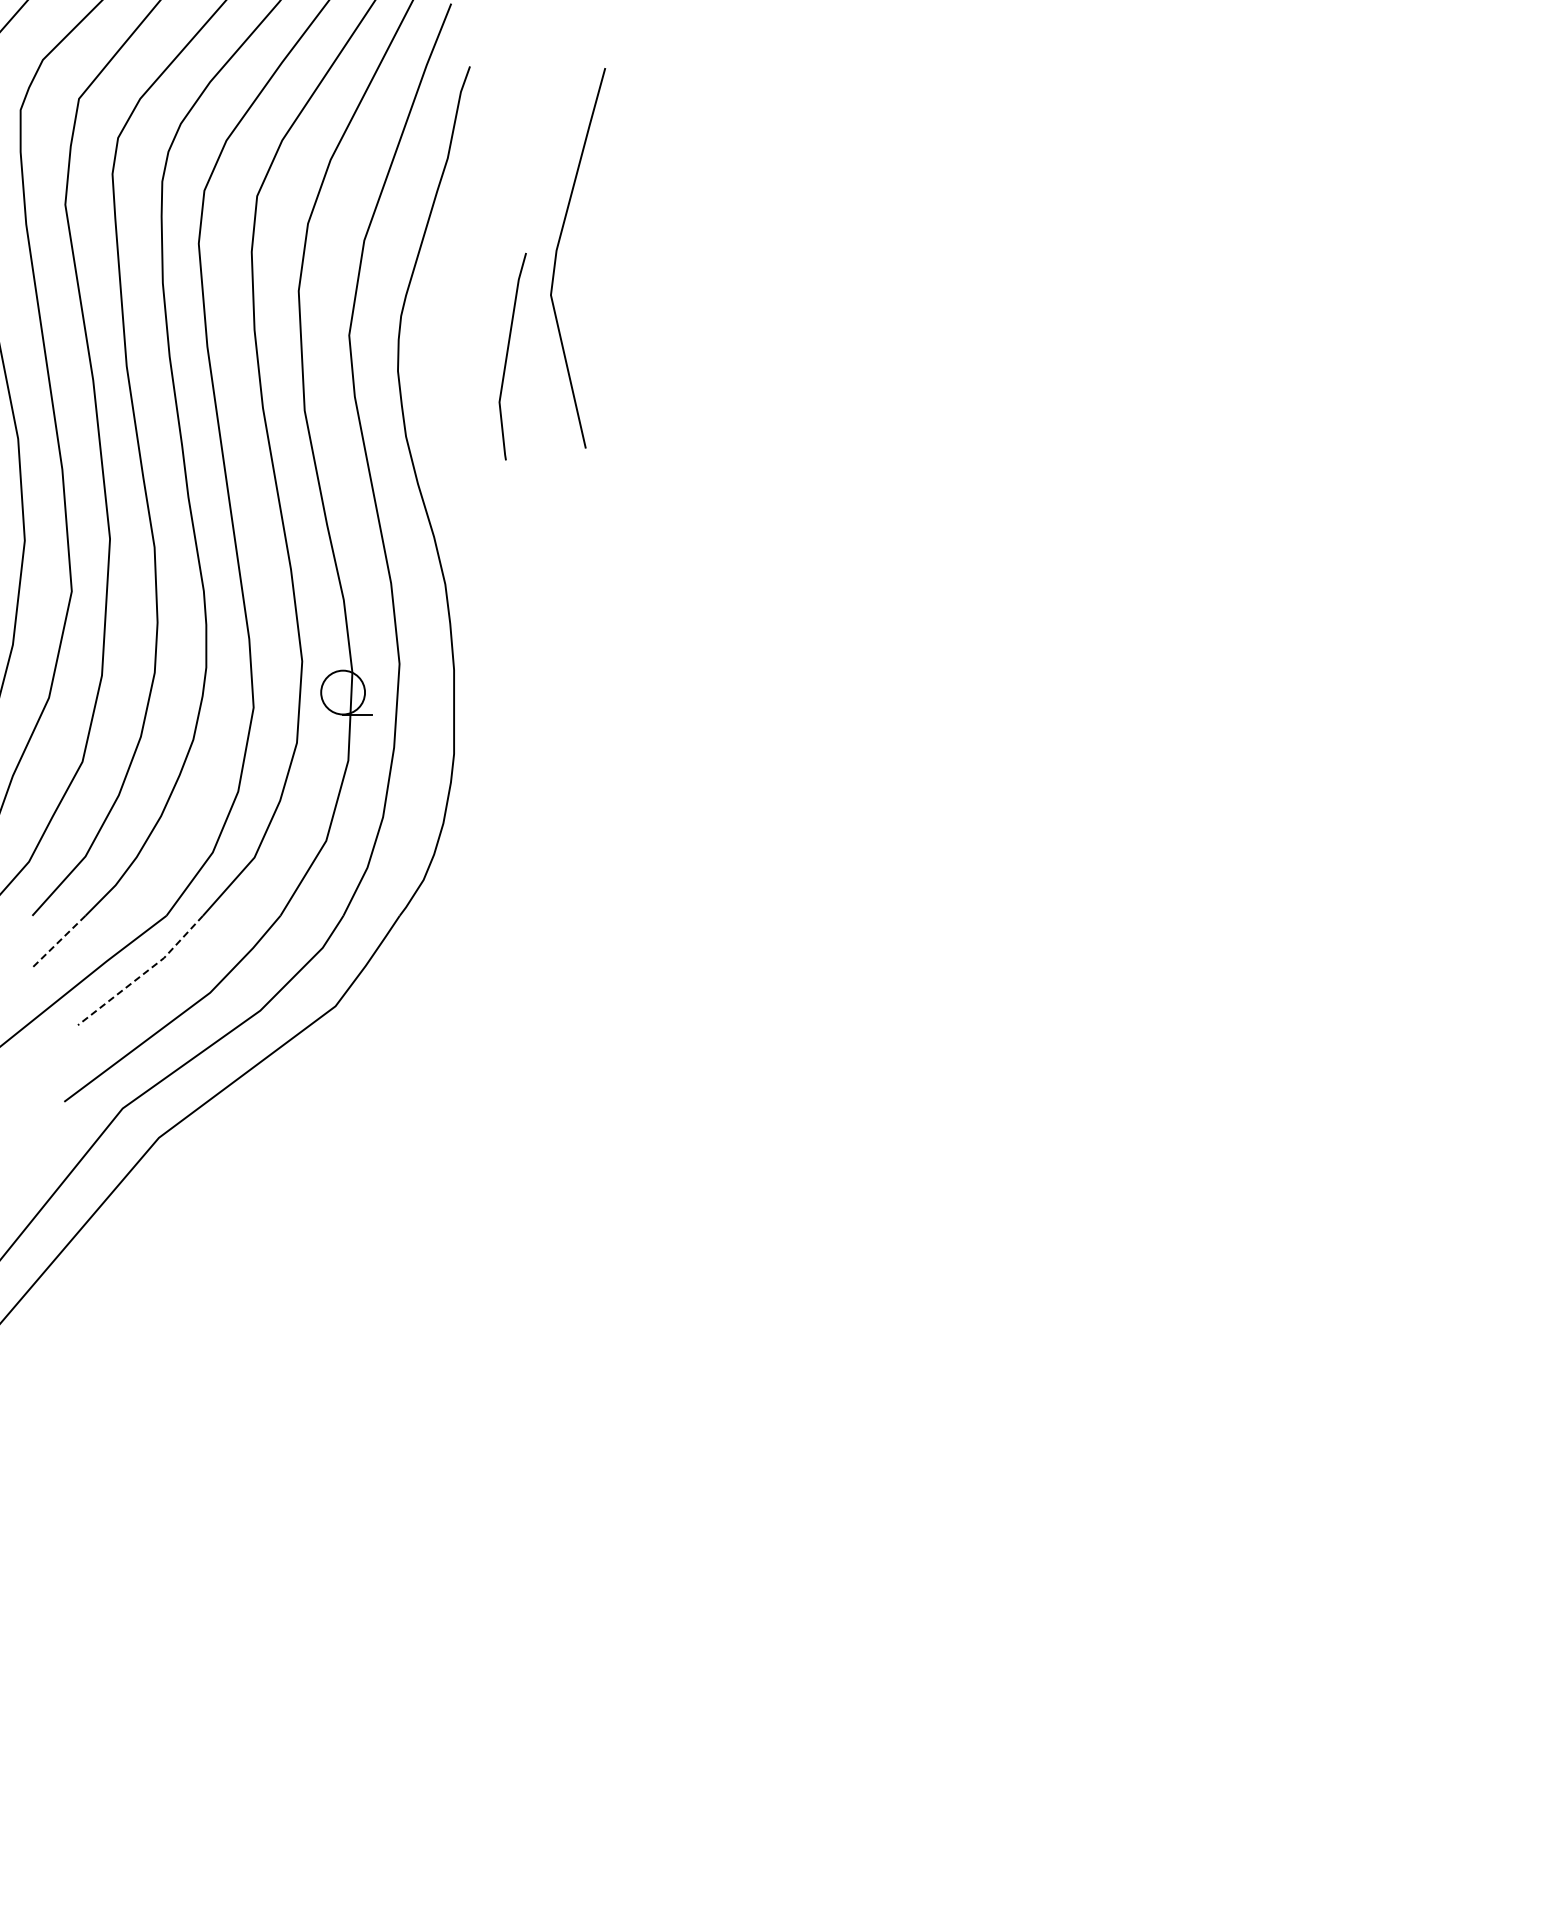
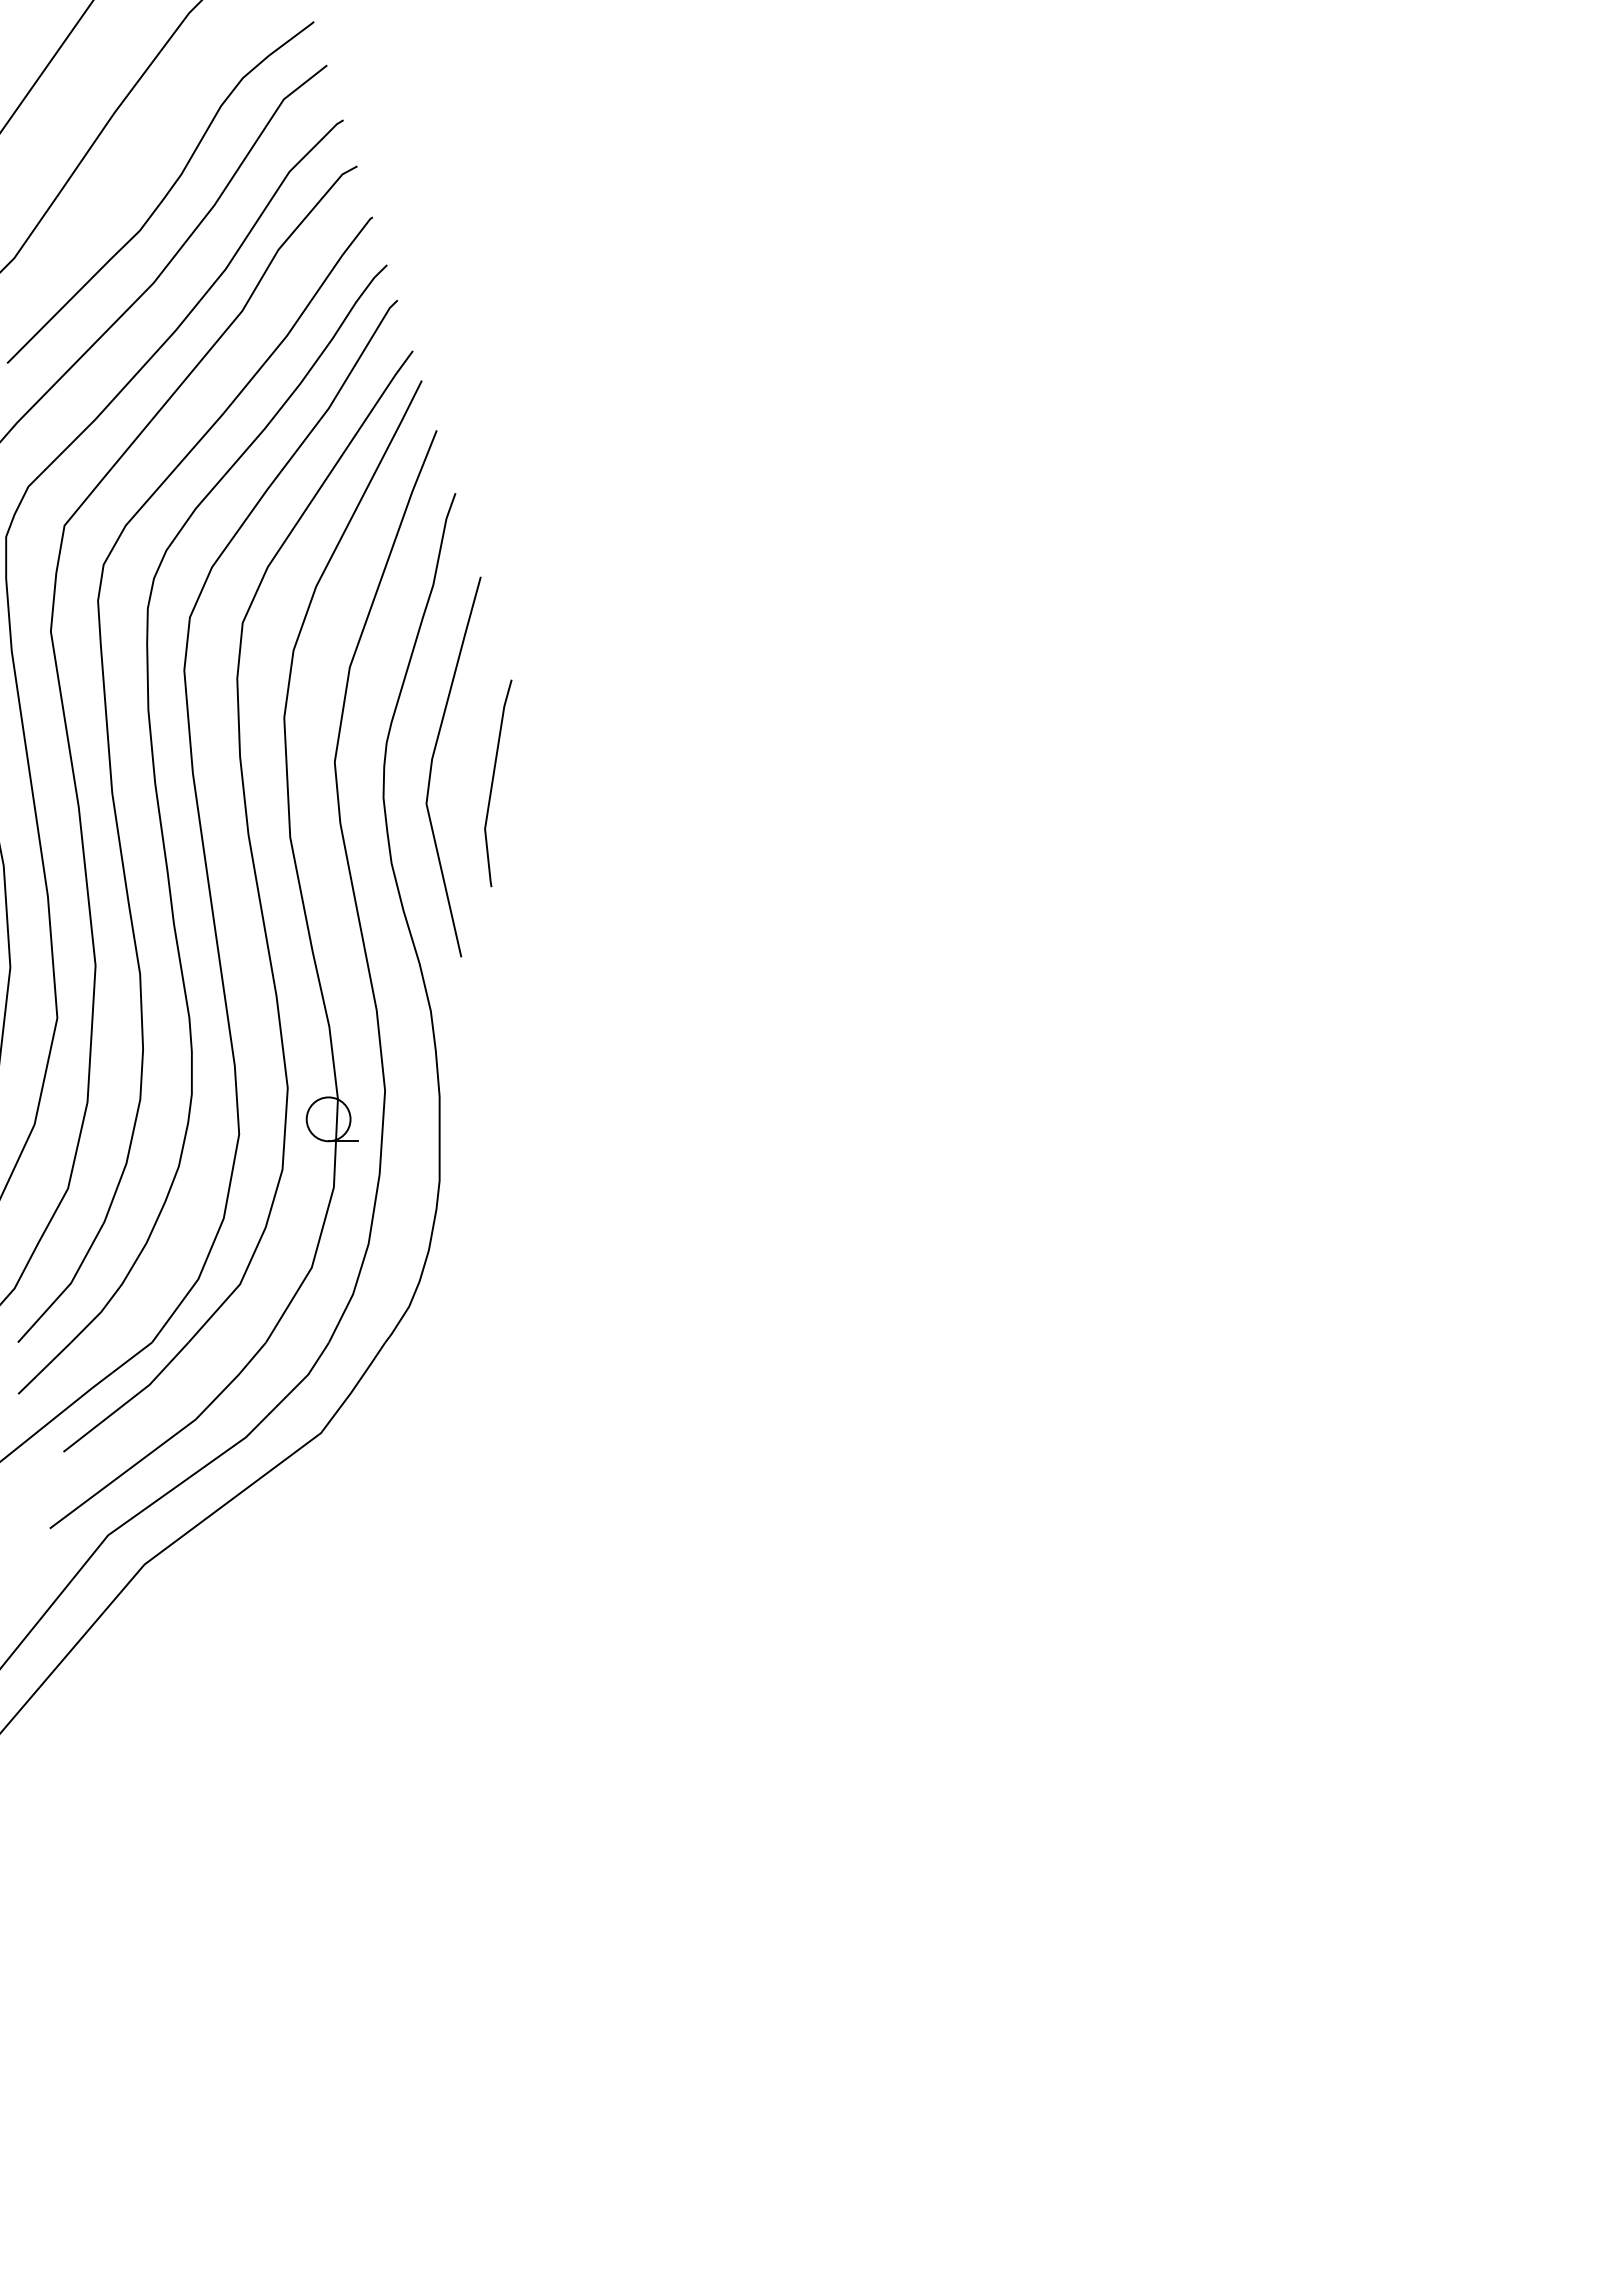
line: (556, 257) -> (432, 766), moved
line: (58, 941) -> (44, 1368), dashed -> solid
line: (143, 973) -> (129, 1400), dashed -> solid

